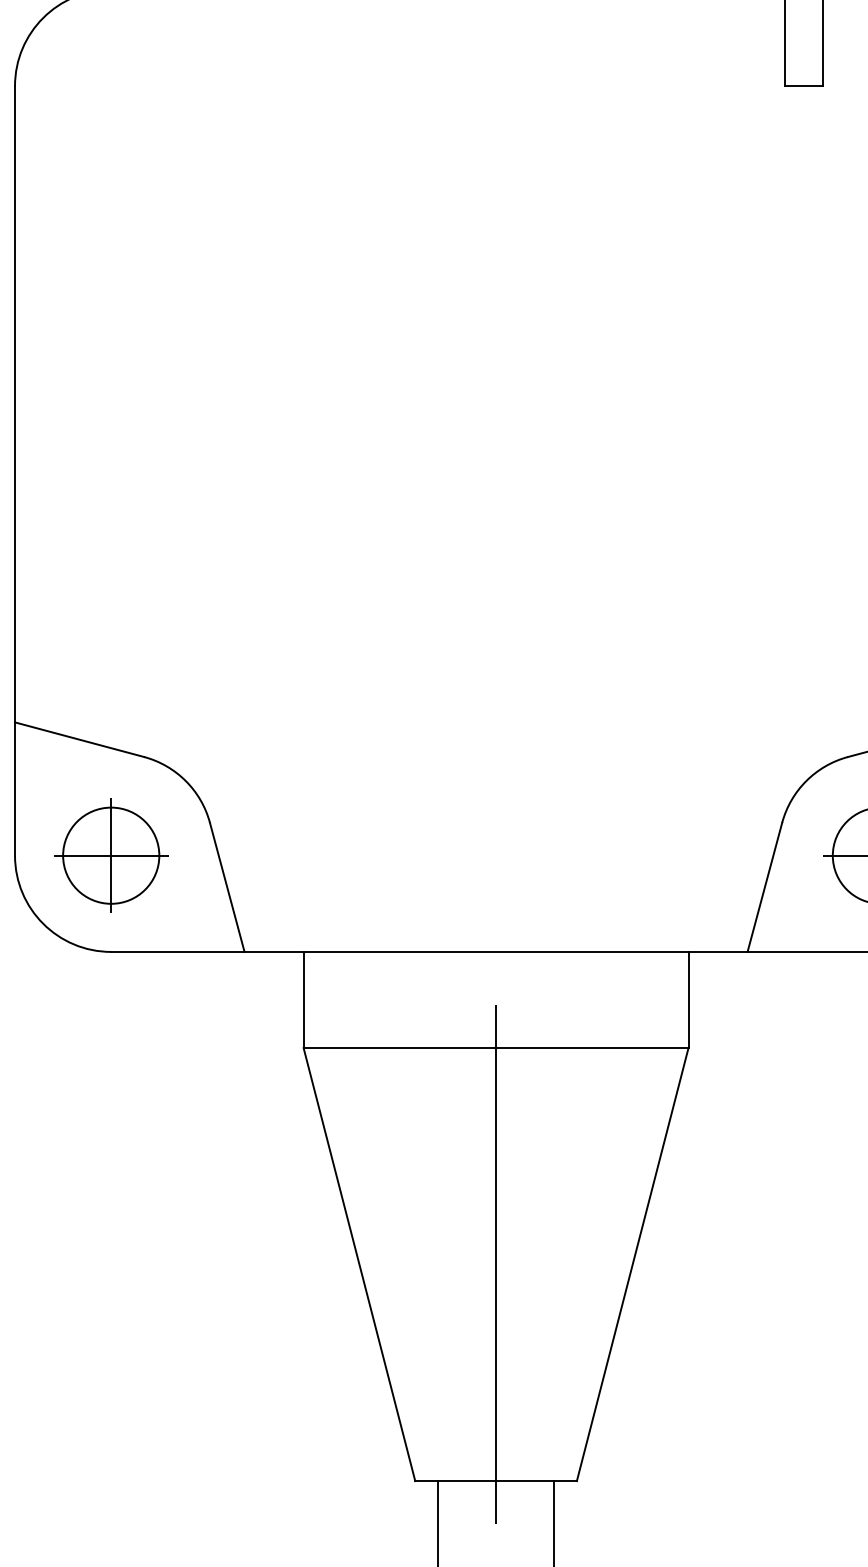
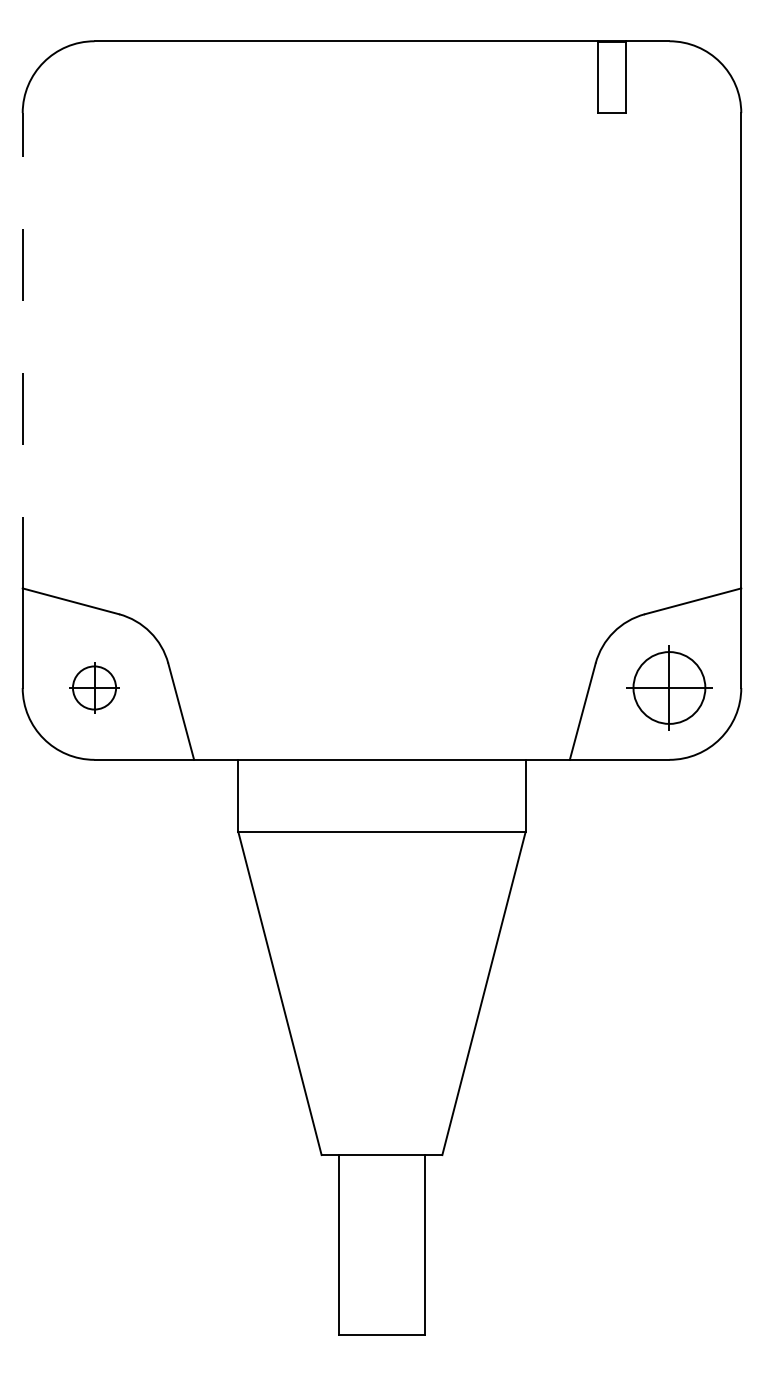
line: (14, 403) -> (22, 350), solid -> dashed
part: (111, 855) -> (94, 687), size x0.6
line: (496, 1264) -> (382, 993), removed

